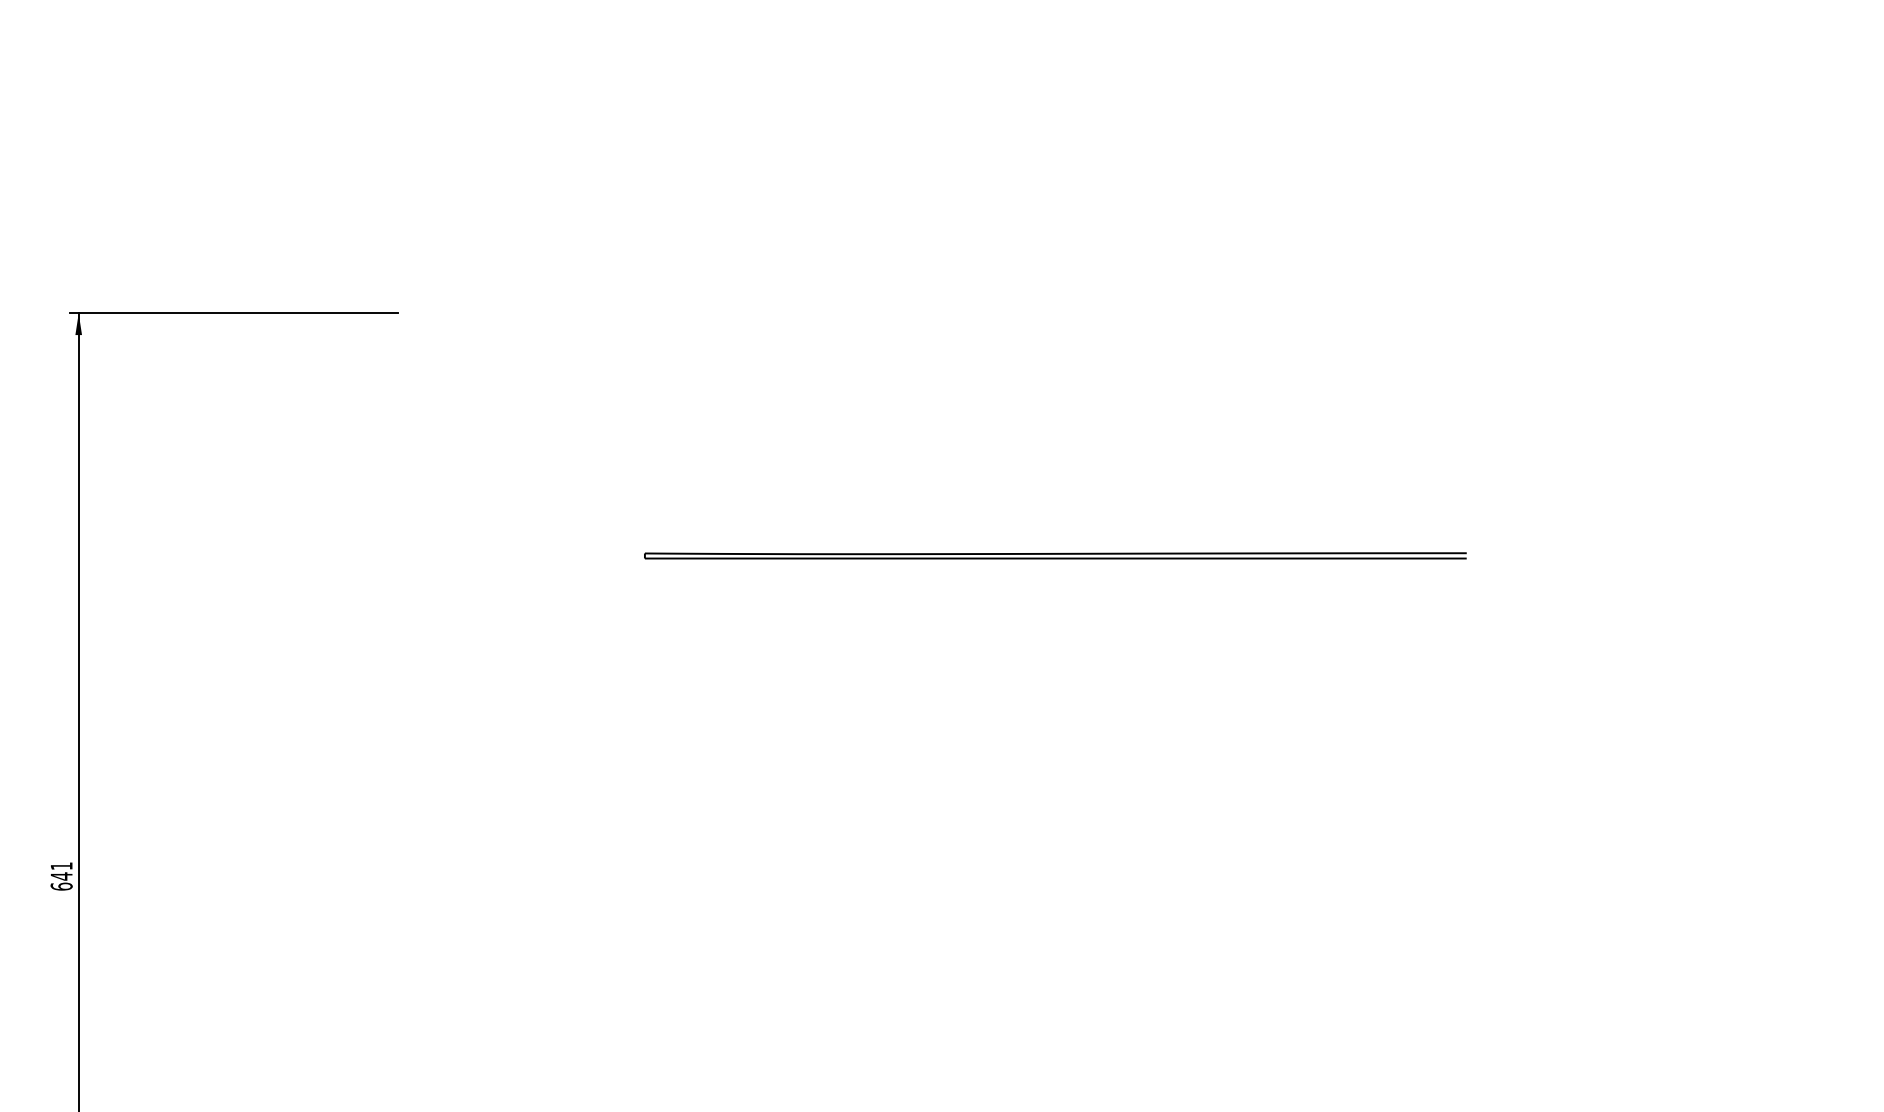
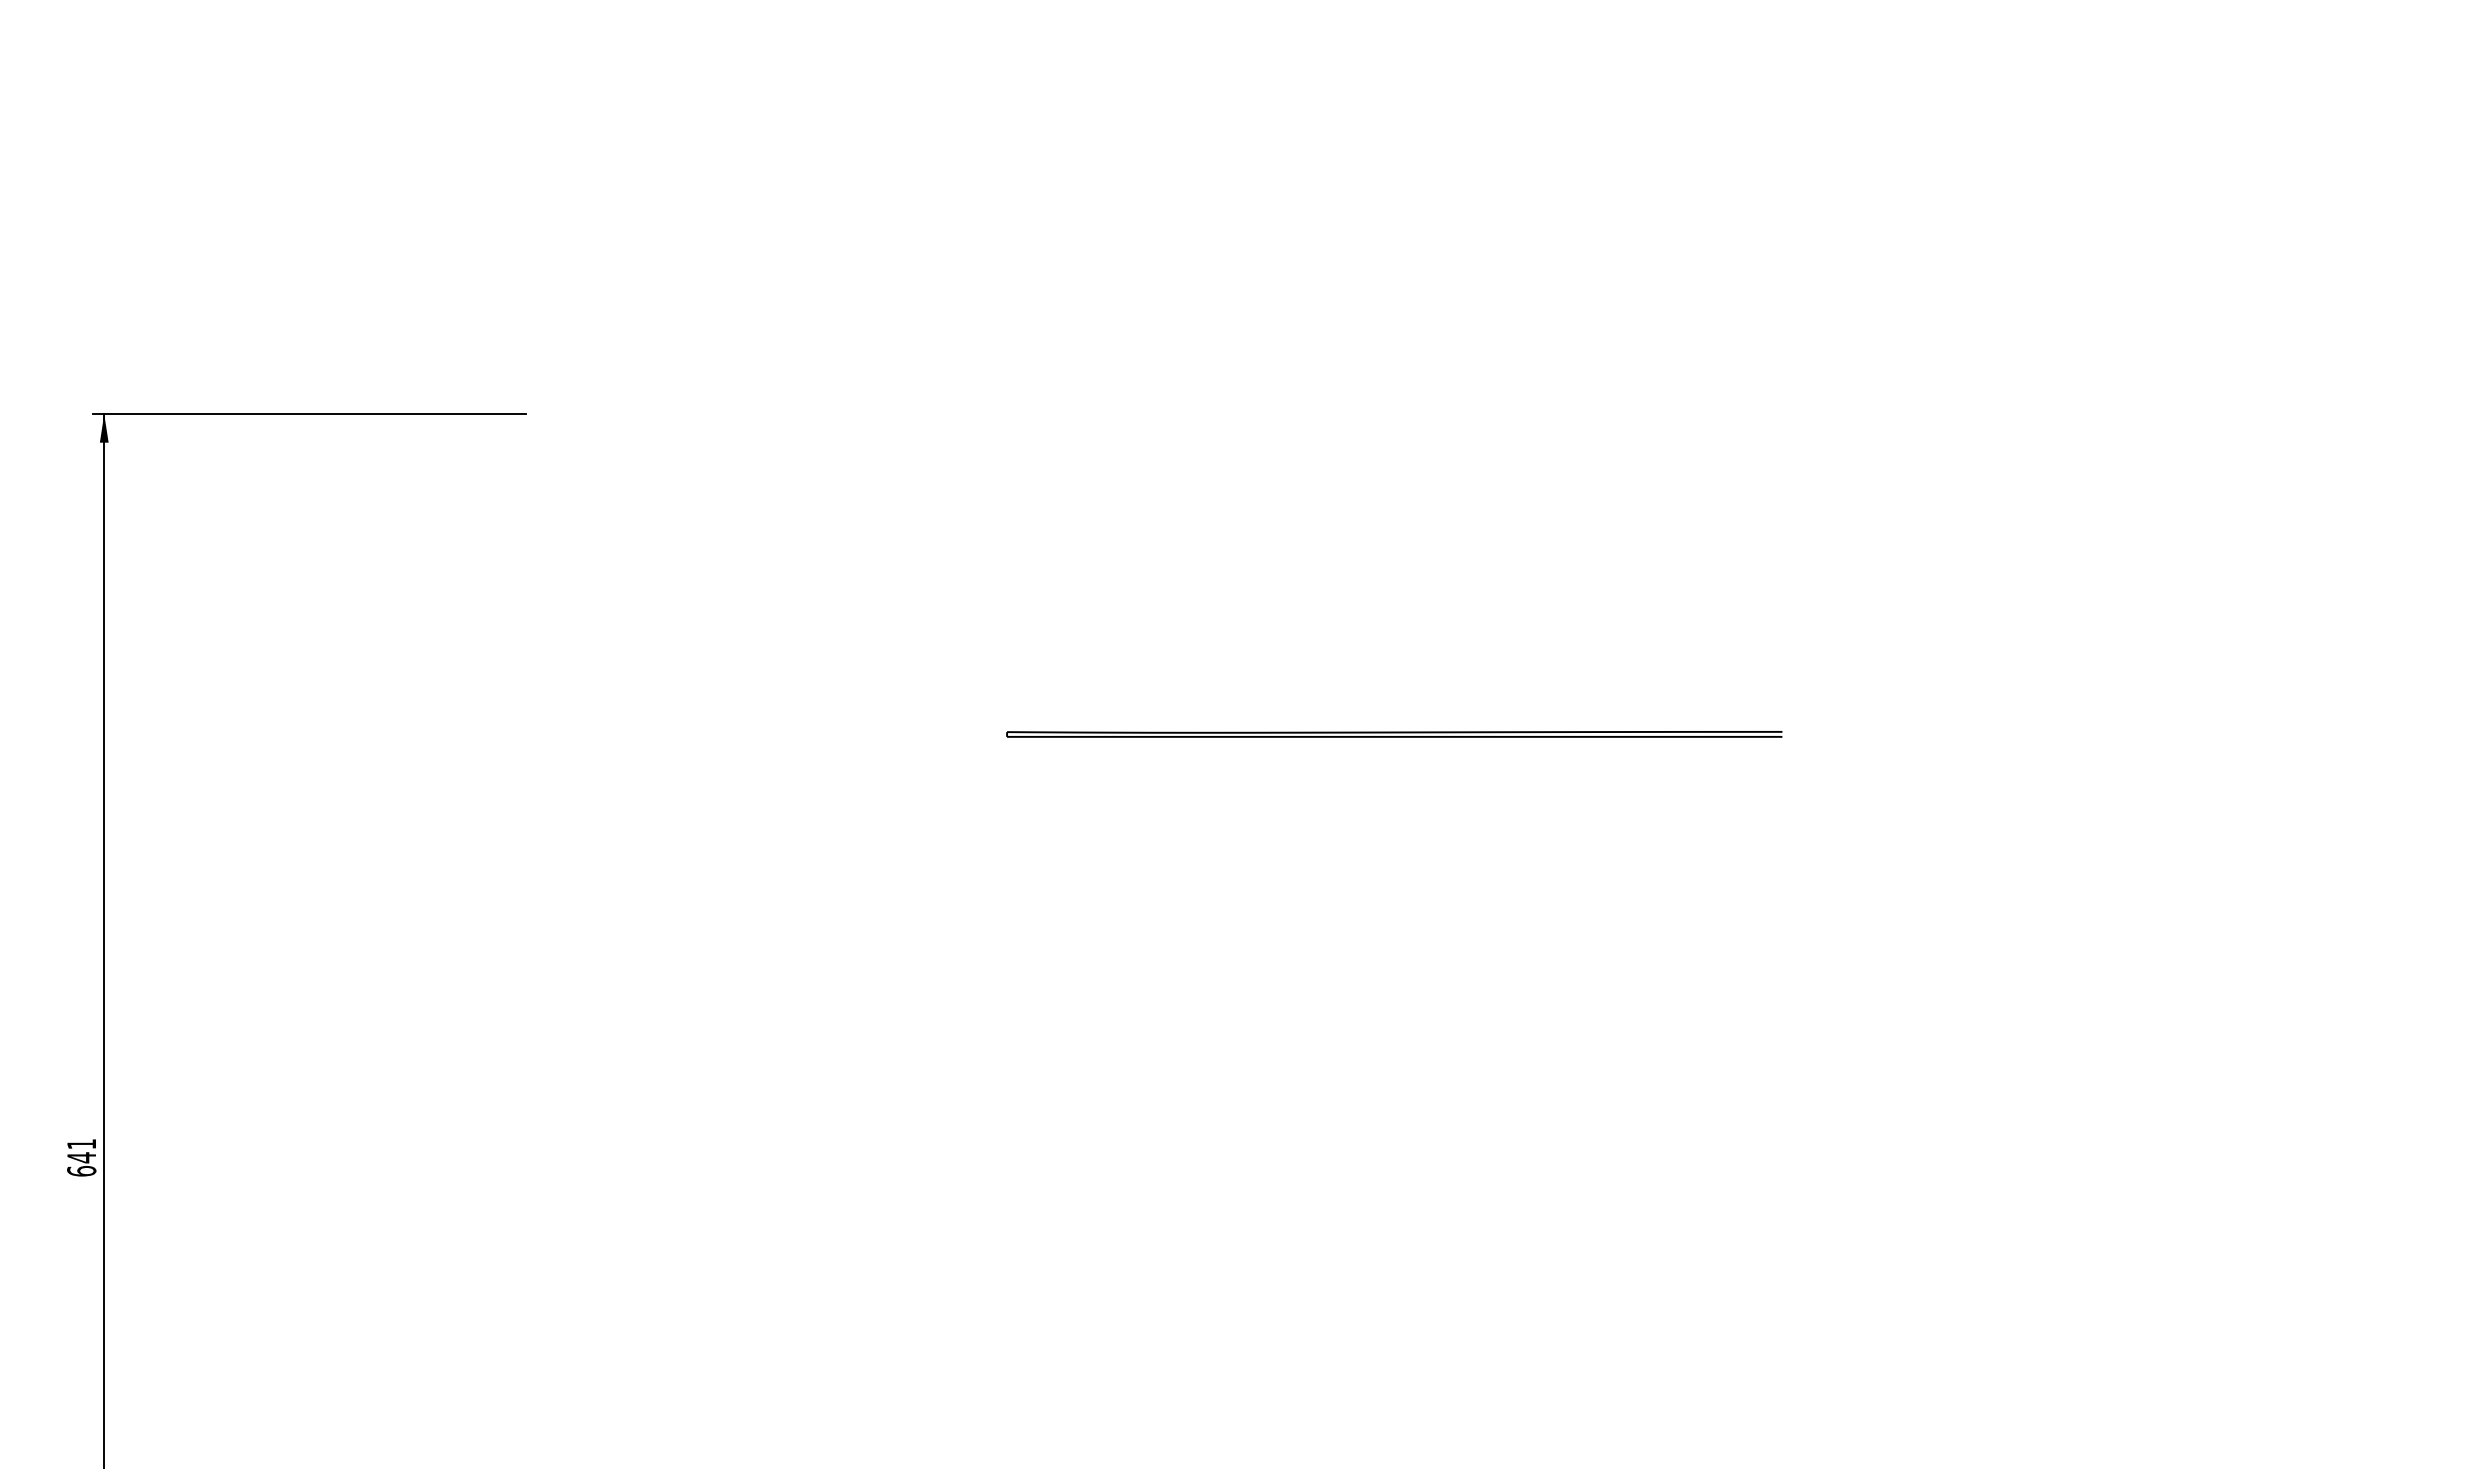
part: (1055, 556) -> (1394, 734), size x0.71

